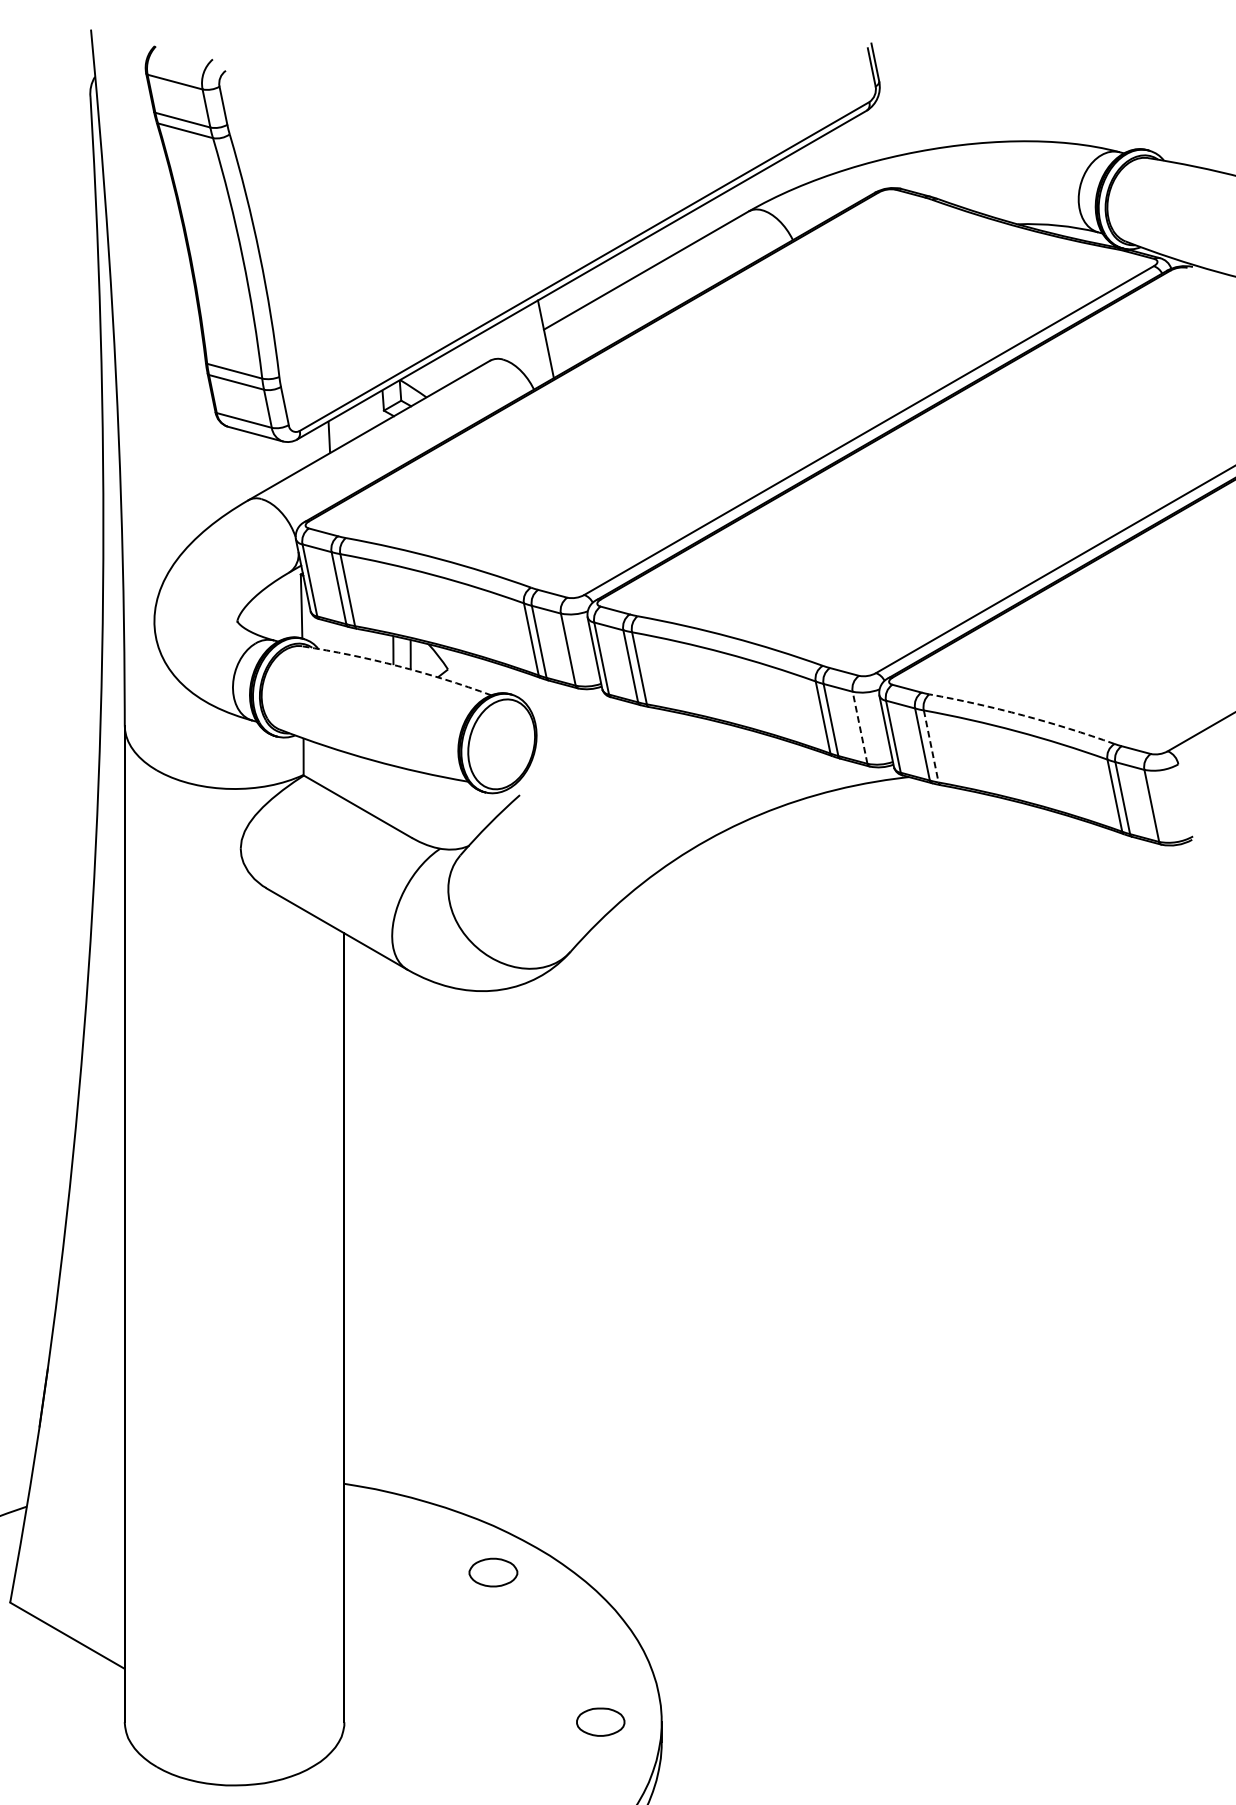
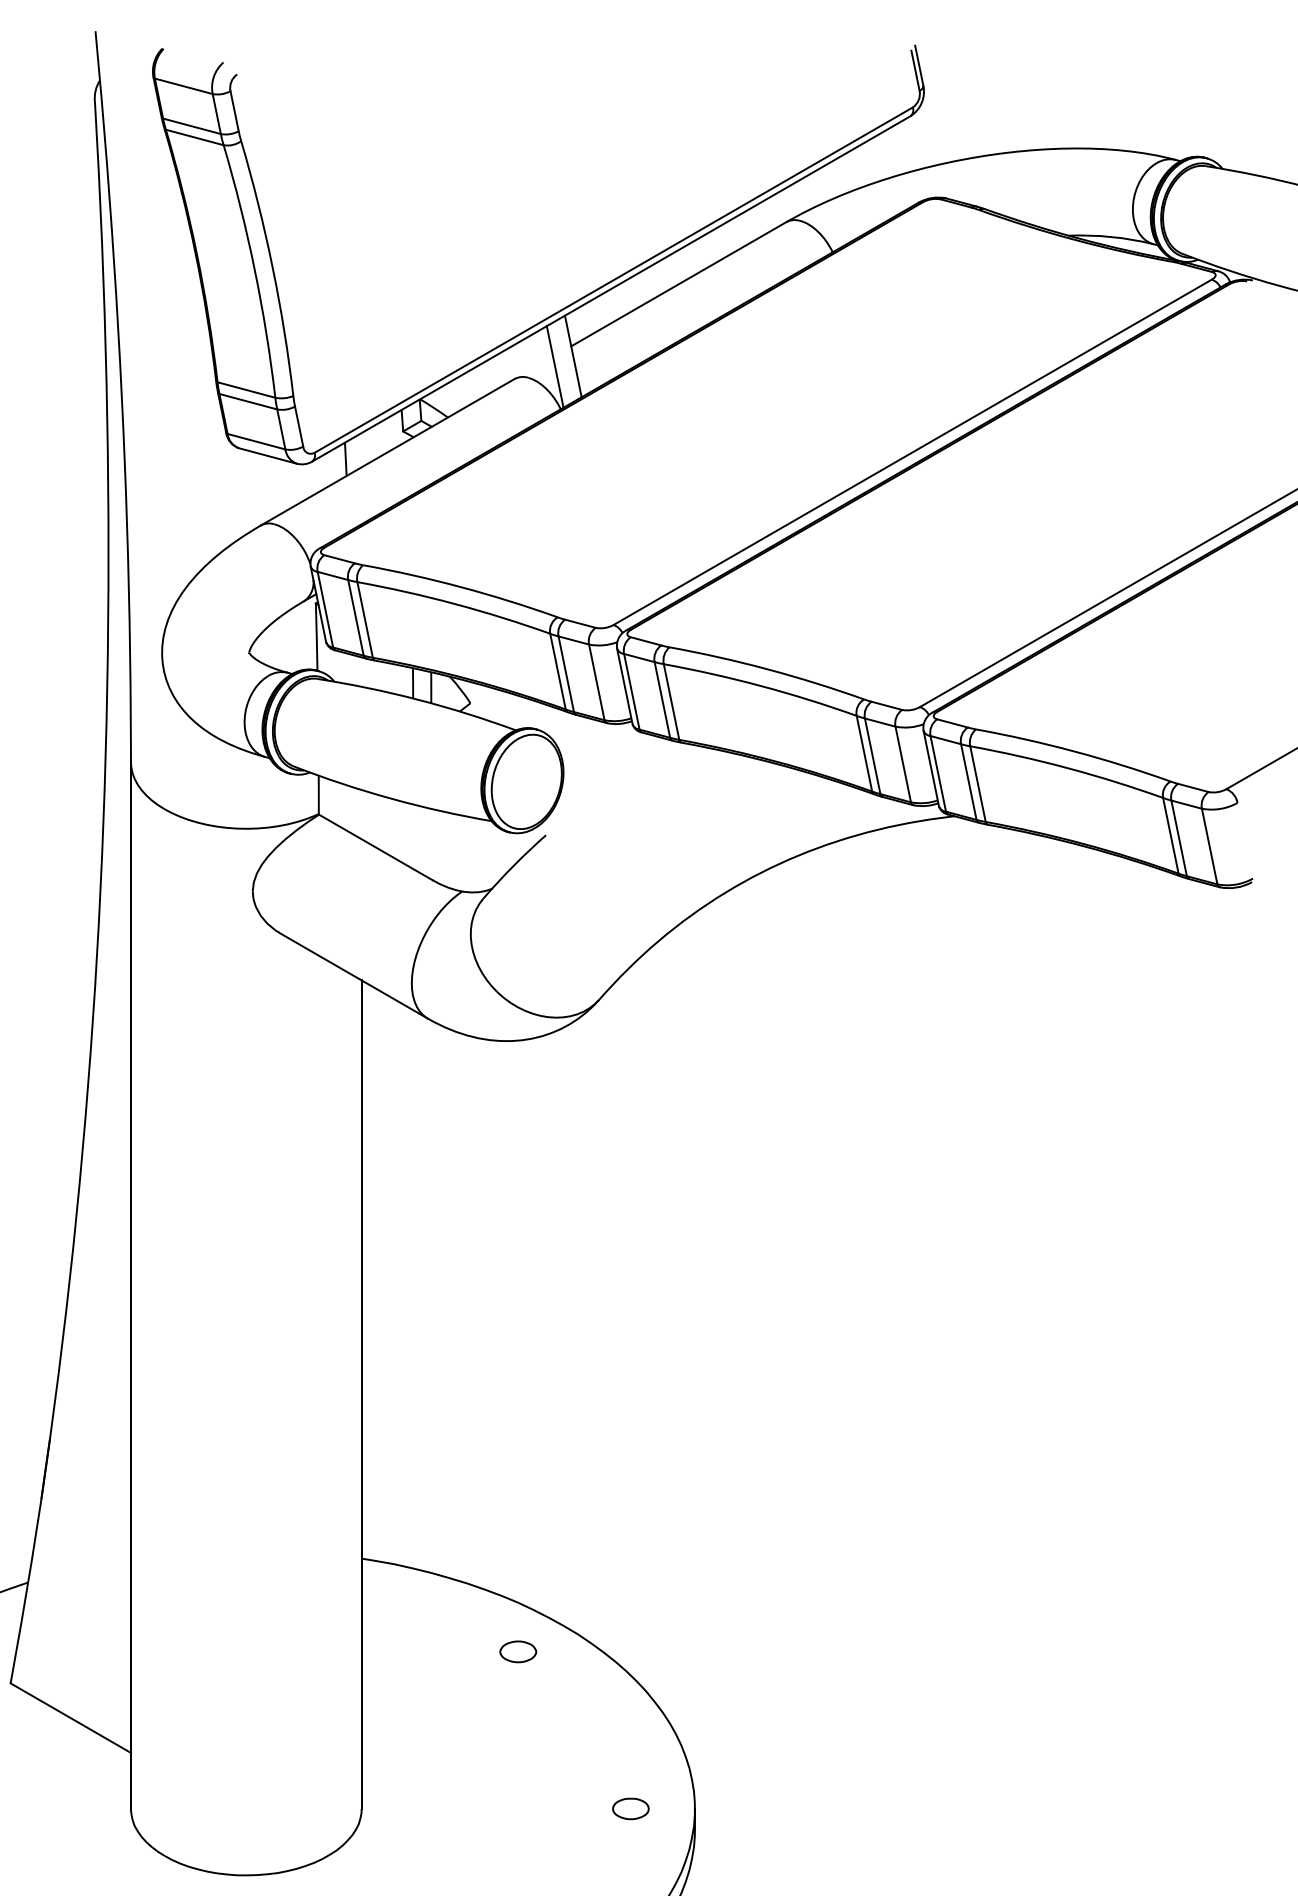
line: (528, 348) -> (554, 366), added
arc: (397, 665) -> (417, 699), dashed -> solid
arc: (1023, 715) -> (1074, 751), dashed -> solid
line: (860, 727) -> (903, 764), dashed -> solid
line: (930, 746) -> (977, 784), dashed -> solid
part: (493, 1572) -> (518, 1651), size x0.71
part: (600, 1721) -> (630, 1808), size x0.71

